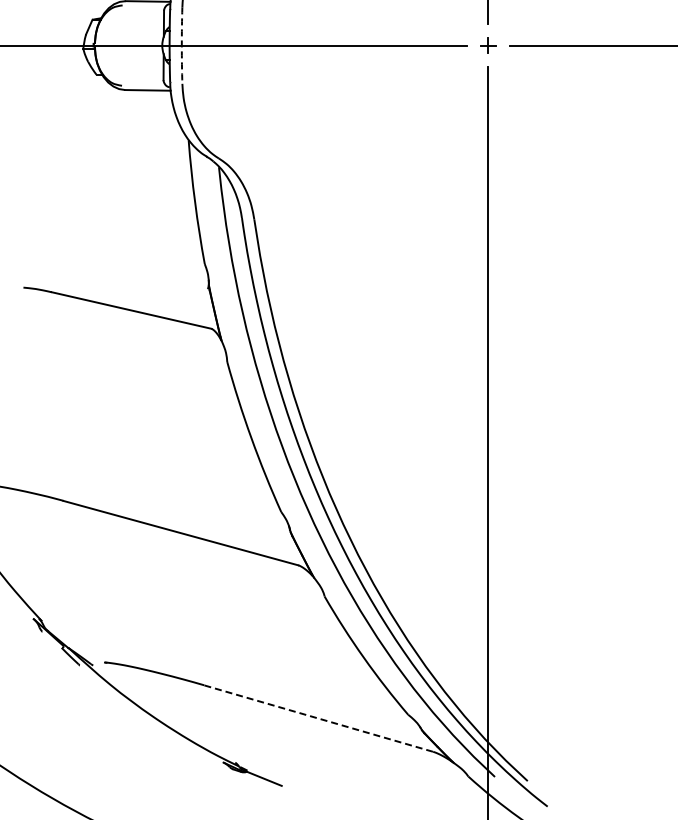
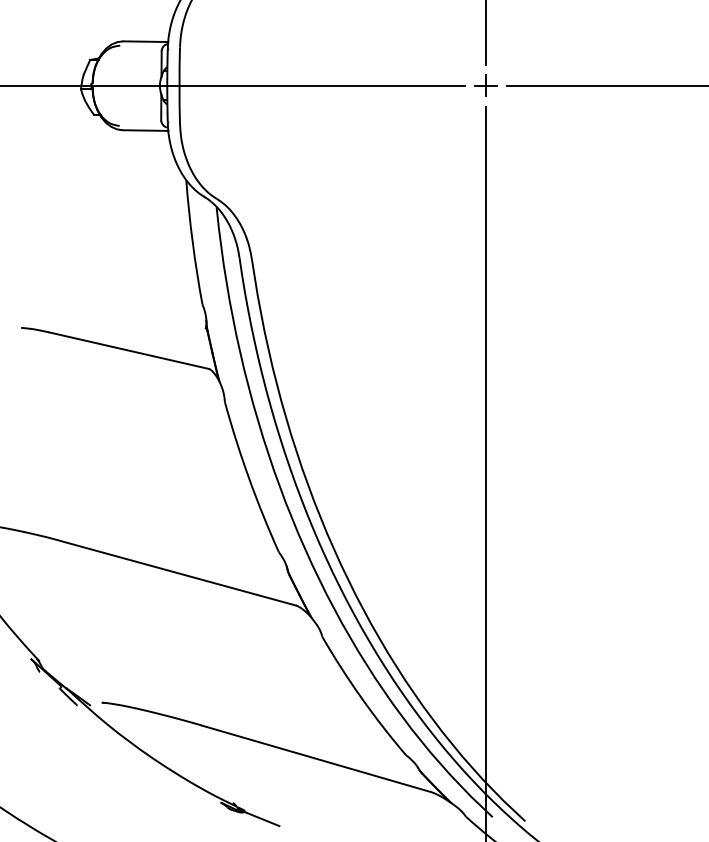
arc: (181, 45) -> (179, 85), dashed -> solid
part: (487, 45) -> (485, 85), size x1.43
line: (318, 718) -> (316, 758), dashed -> solid

